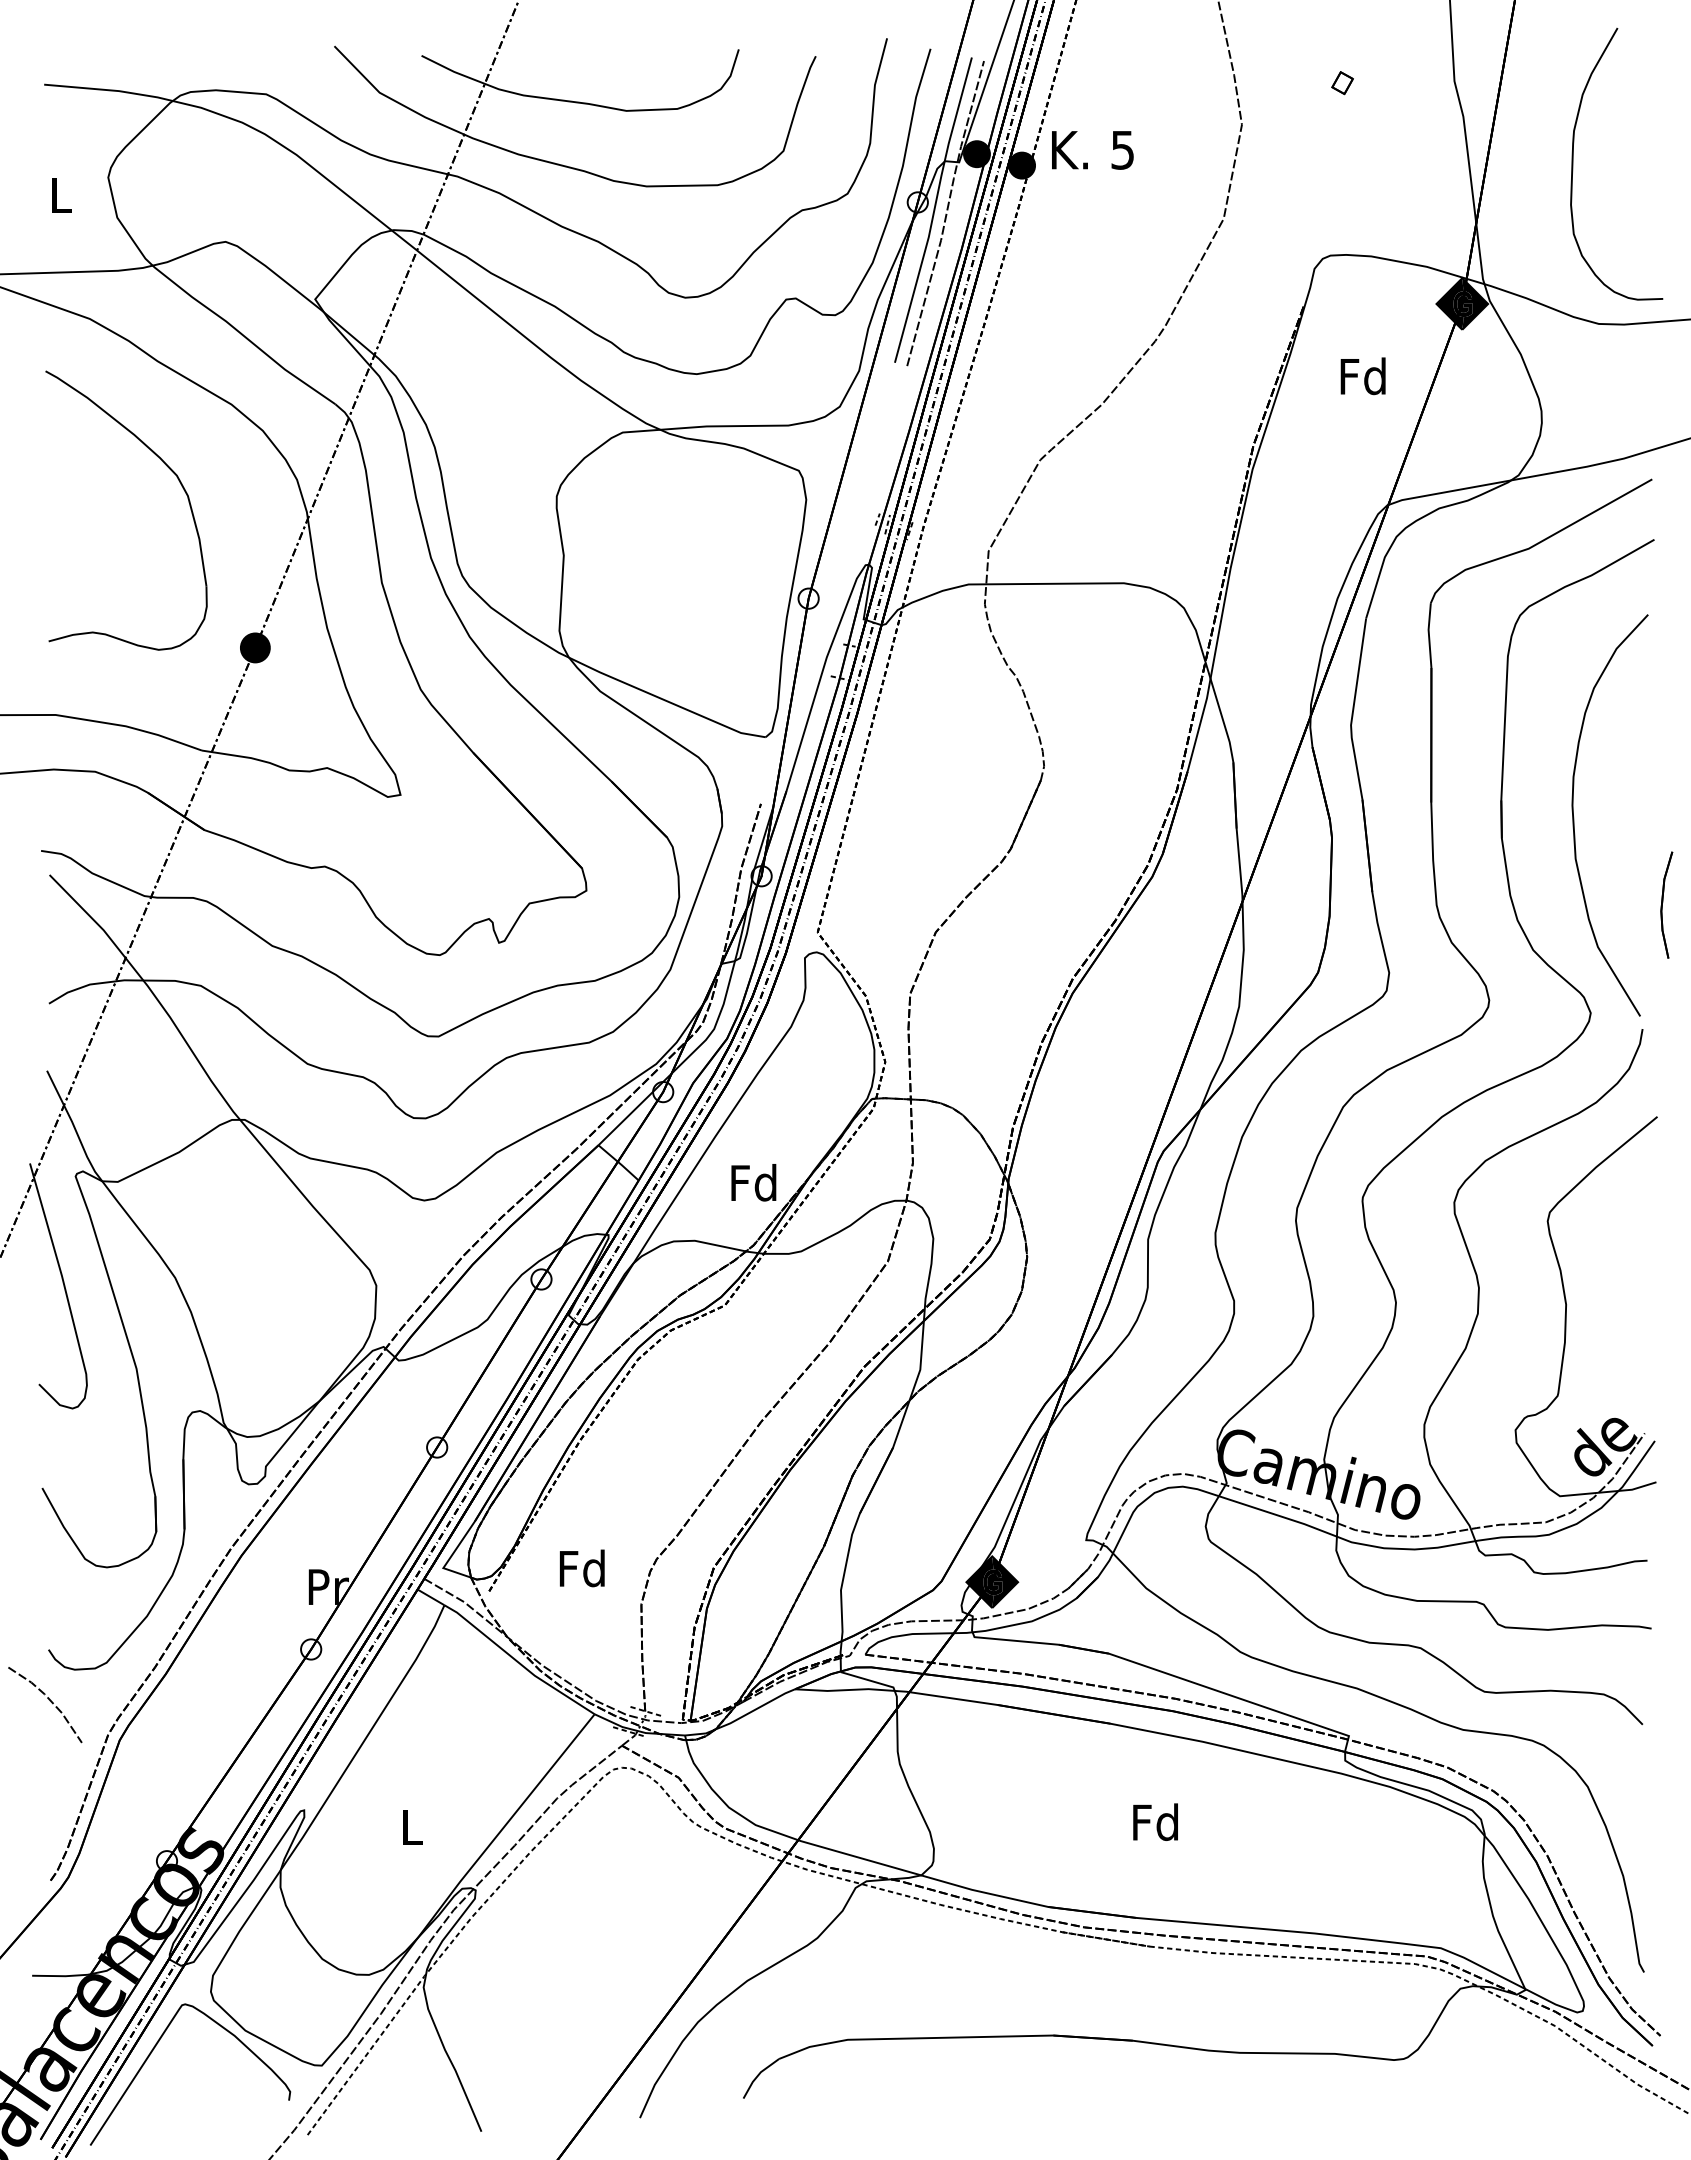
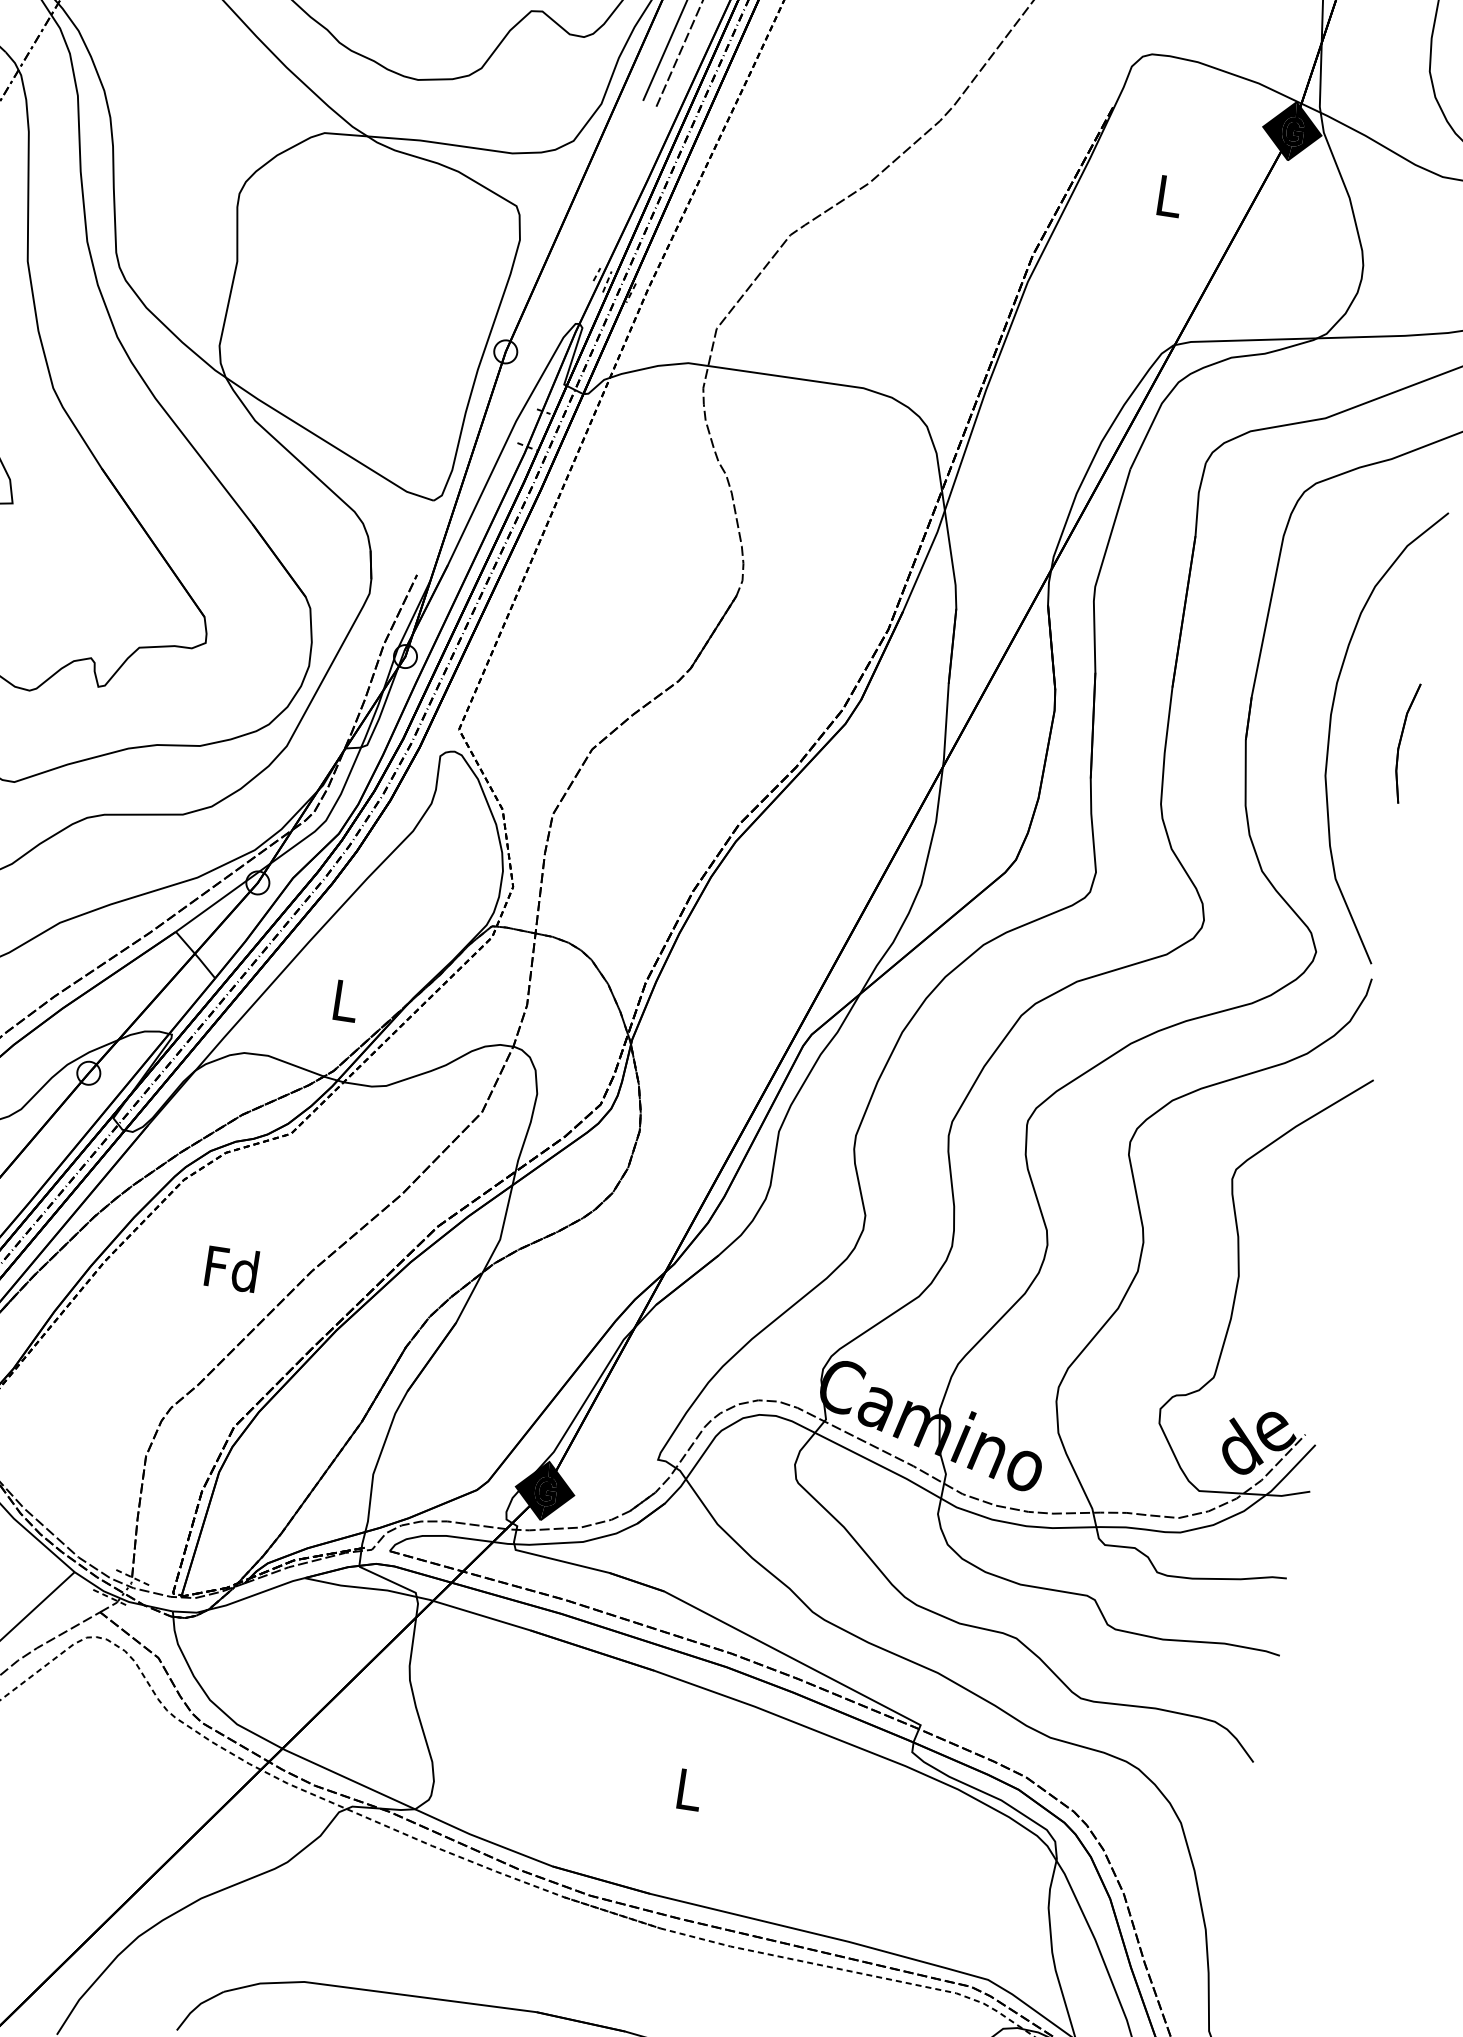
text: (1362, 376) -> (1167, 195), Fd -> L
part: (1666, 904) -> (1405, 742), moved
text: (753, 1182) -> (344, 1000), Fd -> L
text: (582, 1568) -> (232, 1268), moved
text: (1155, 1822) -> (688, 1789), Fd -> L

